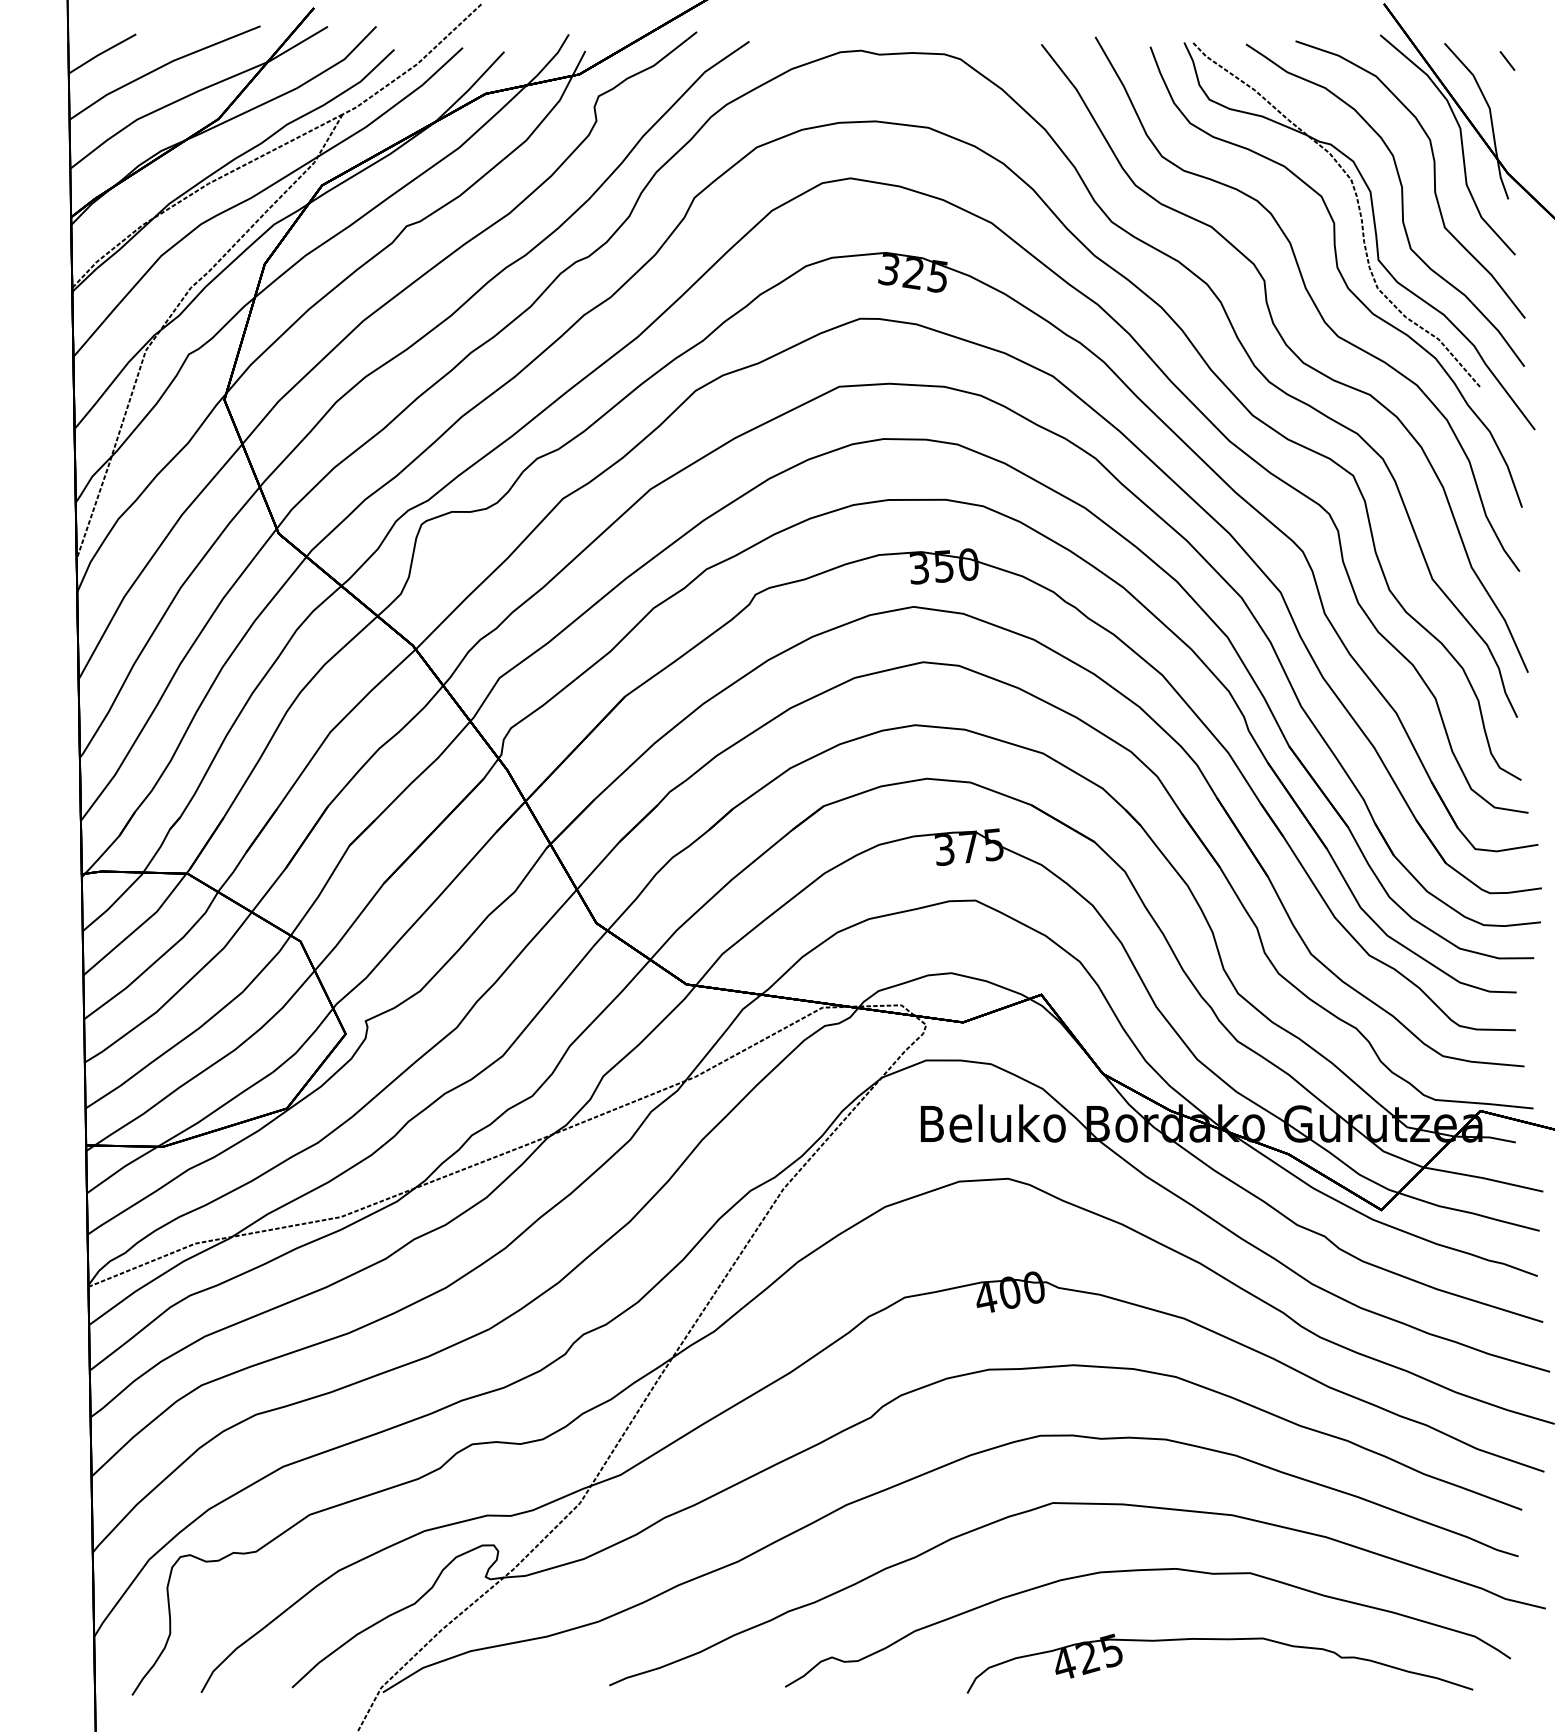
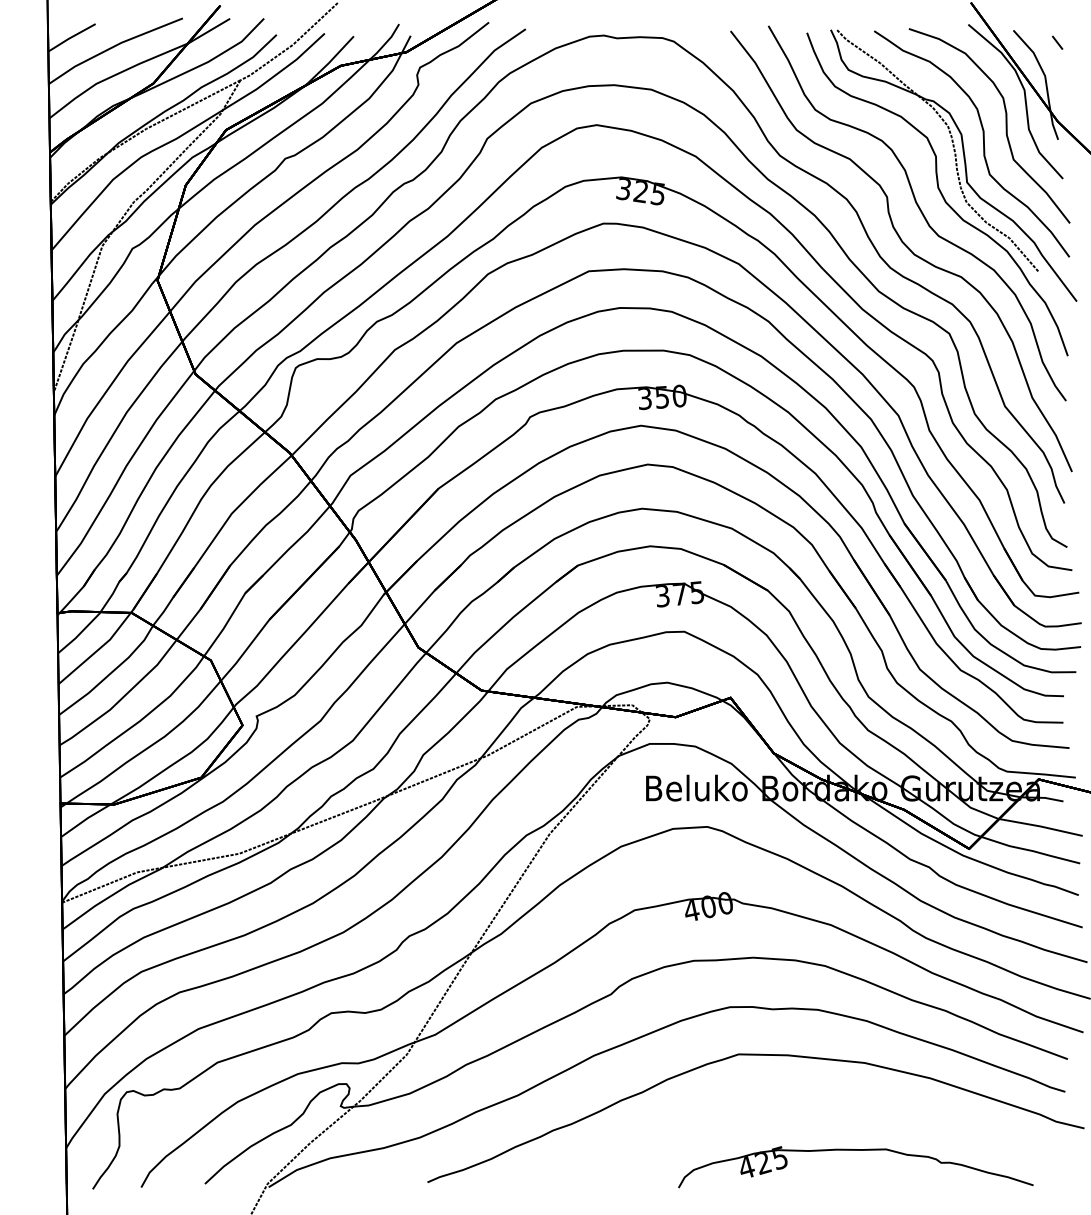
part: (1139, 1571) -> (799, 1102), removed

